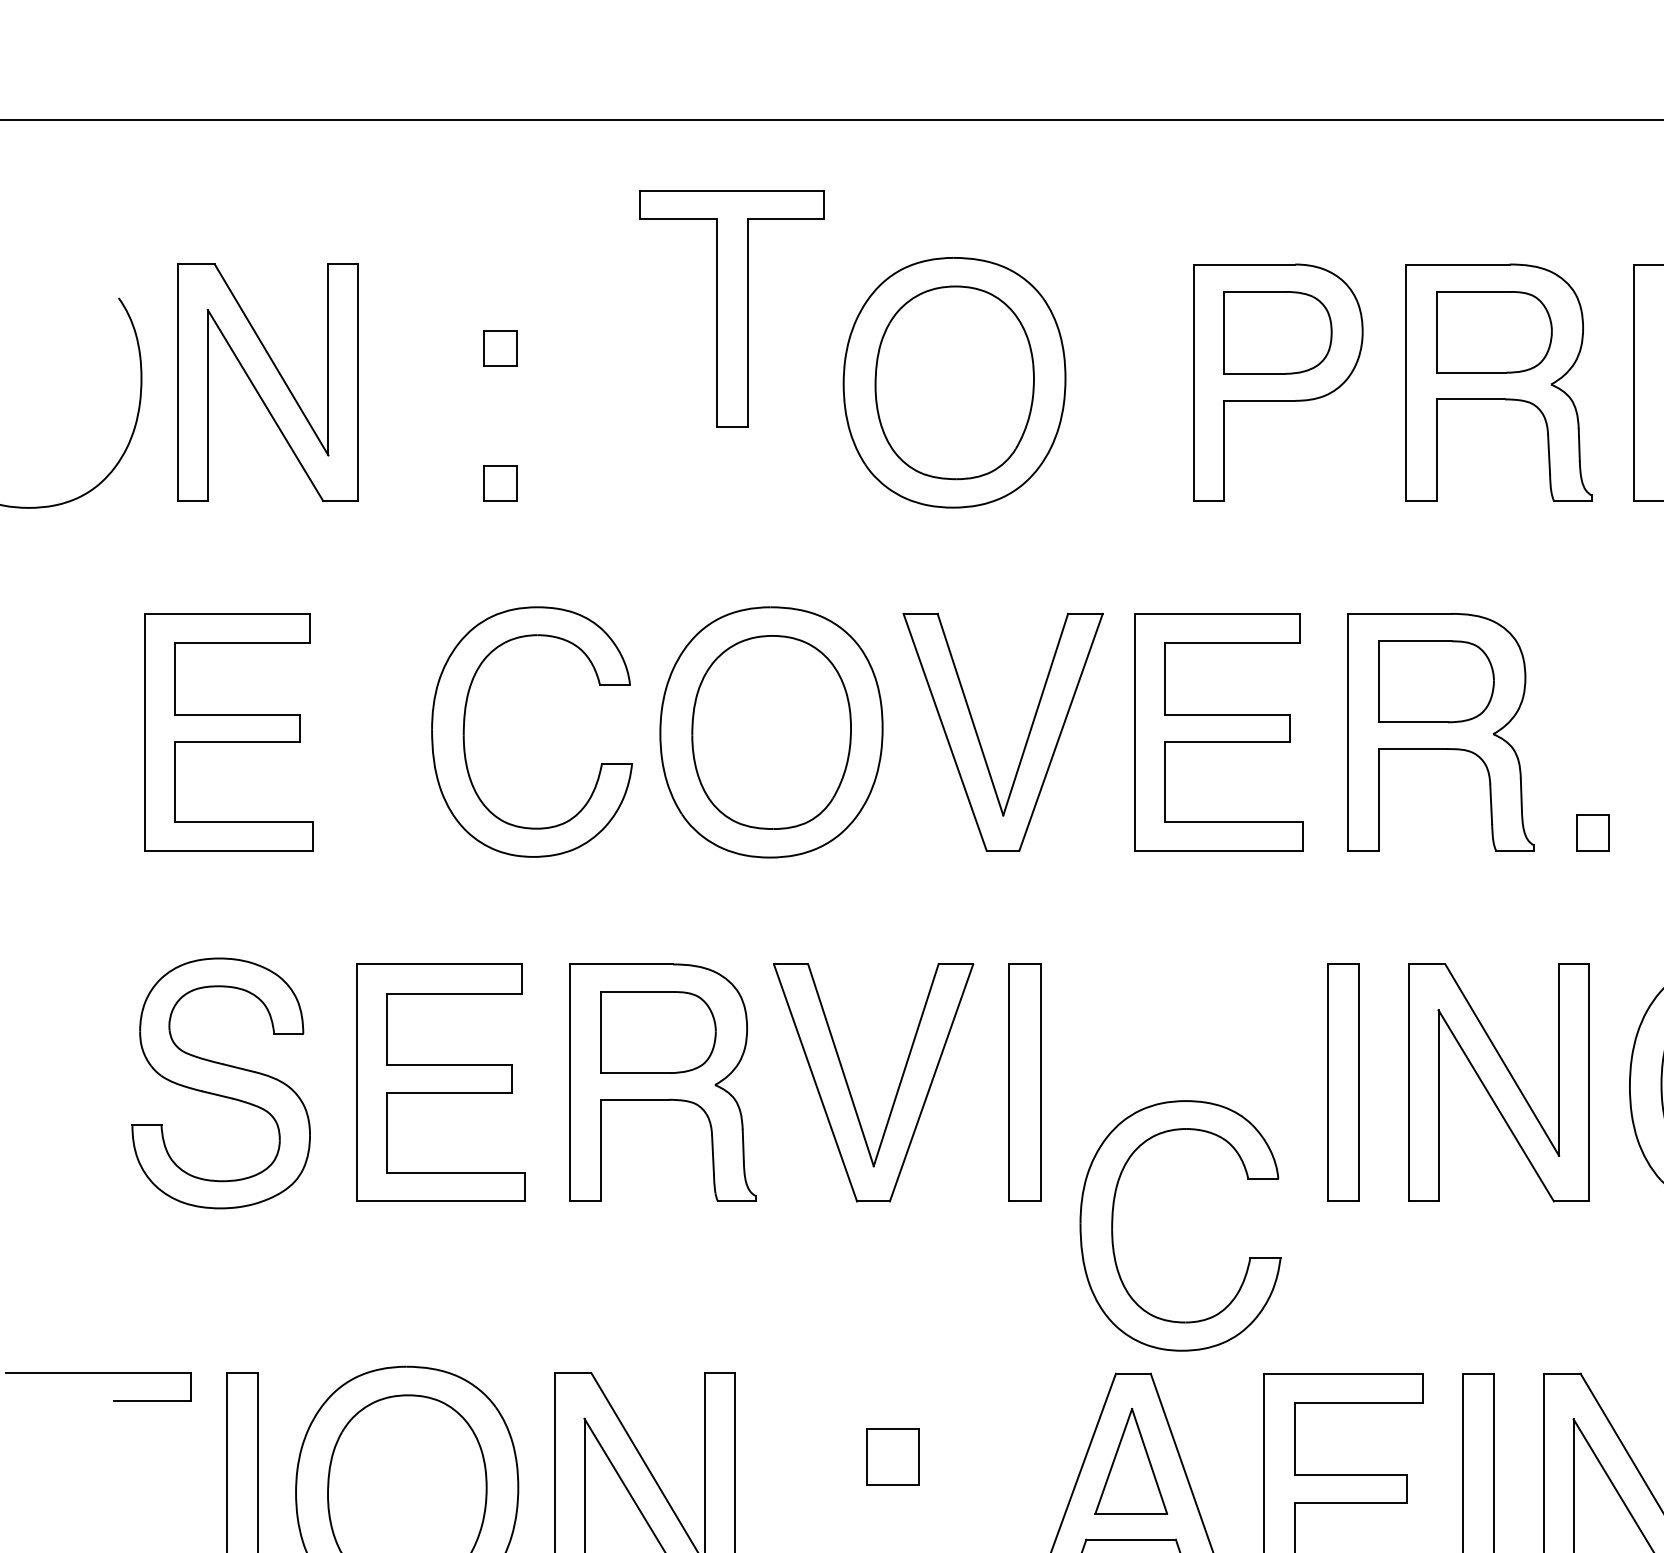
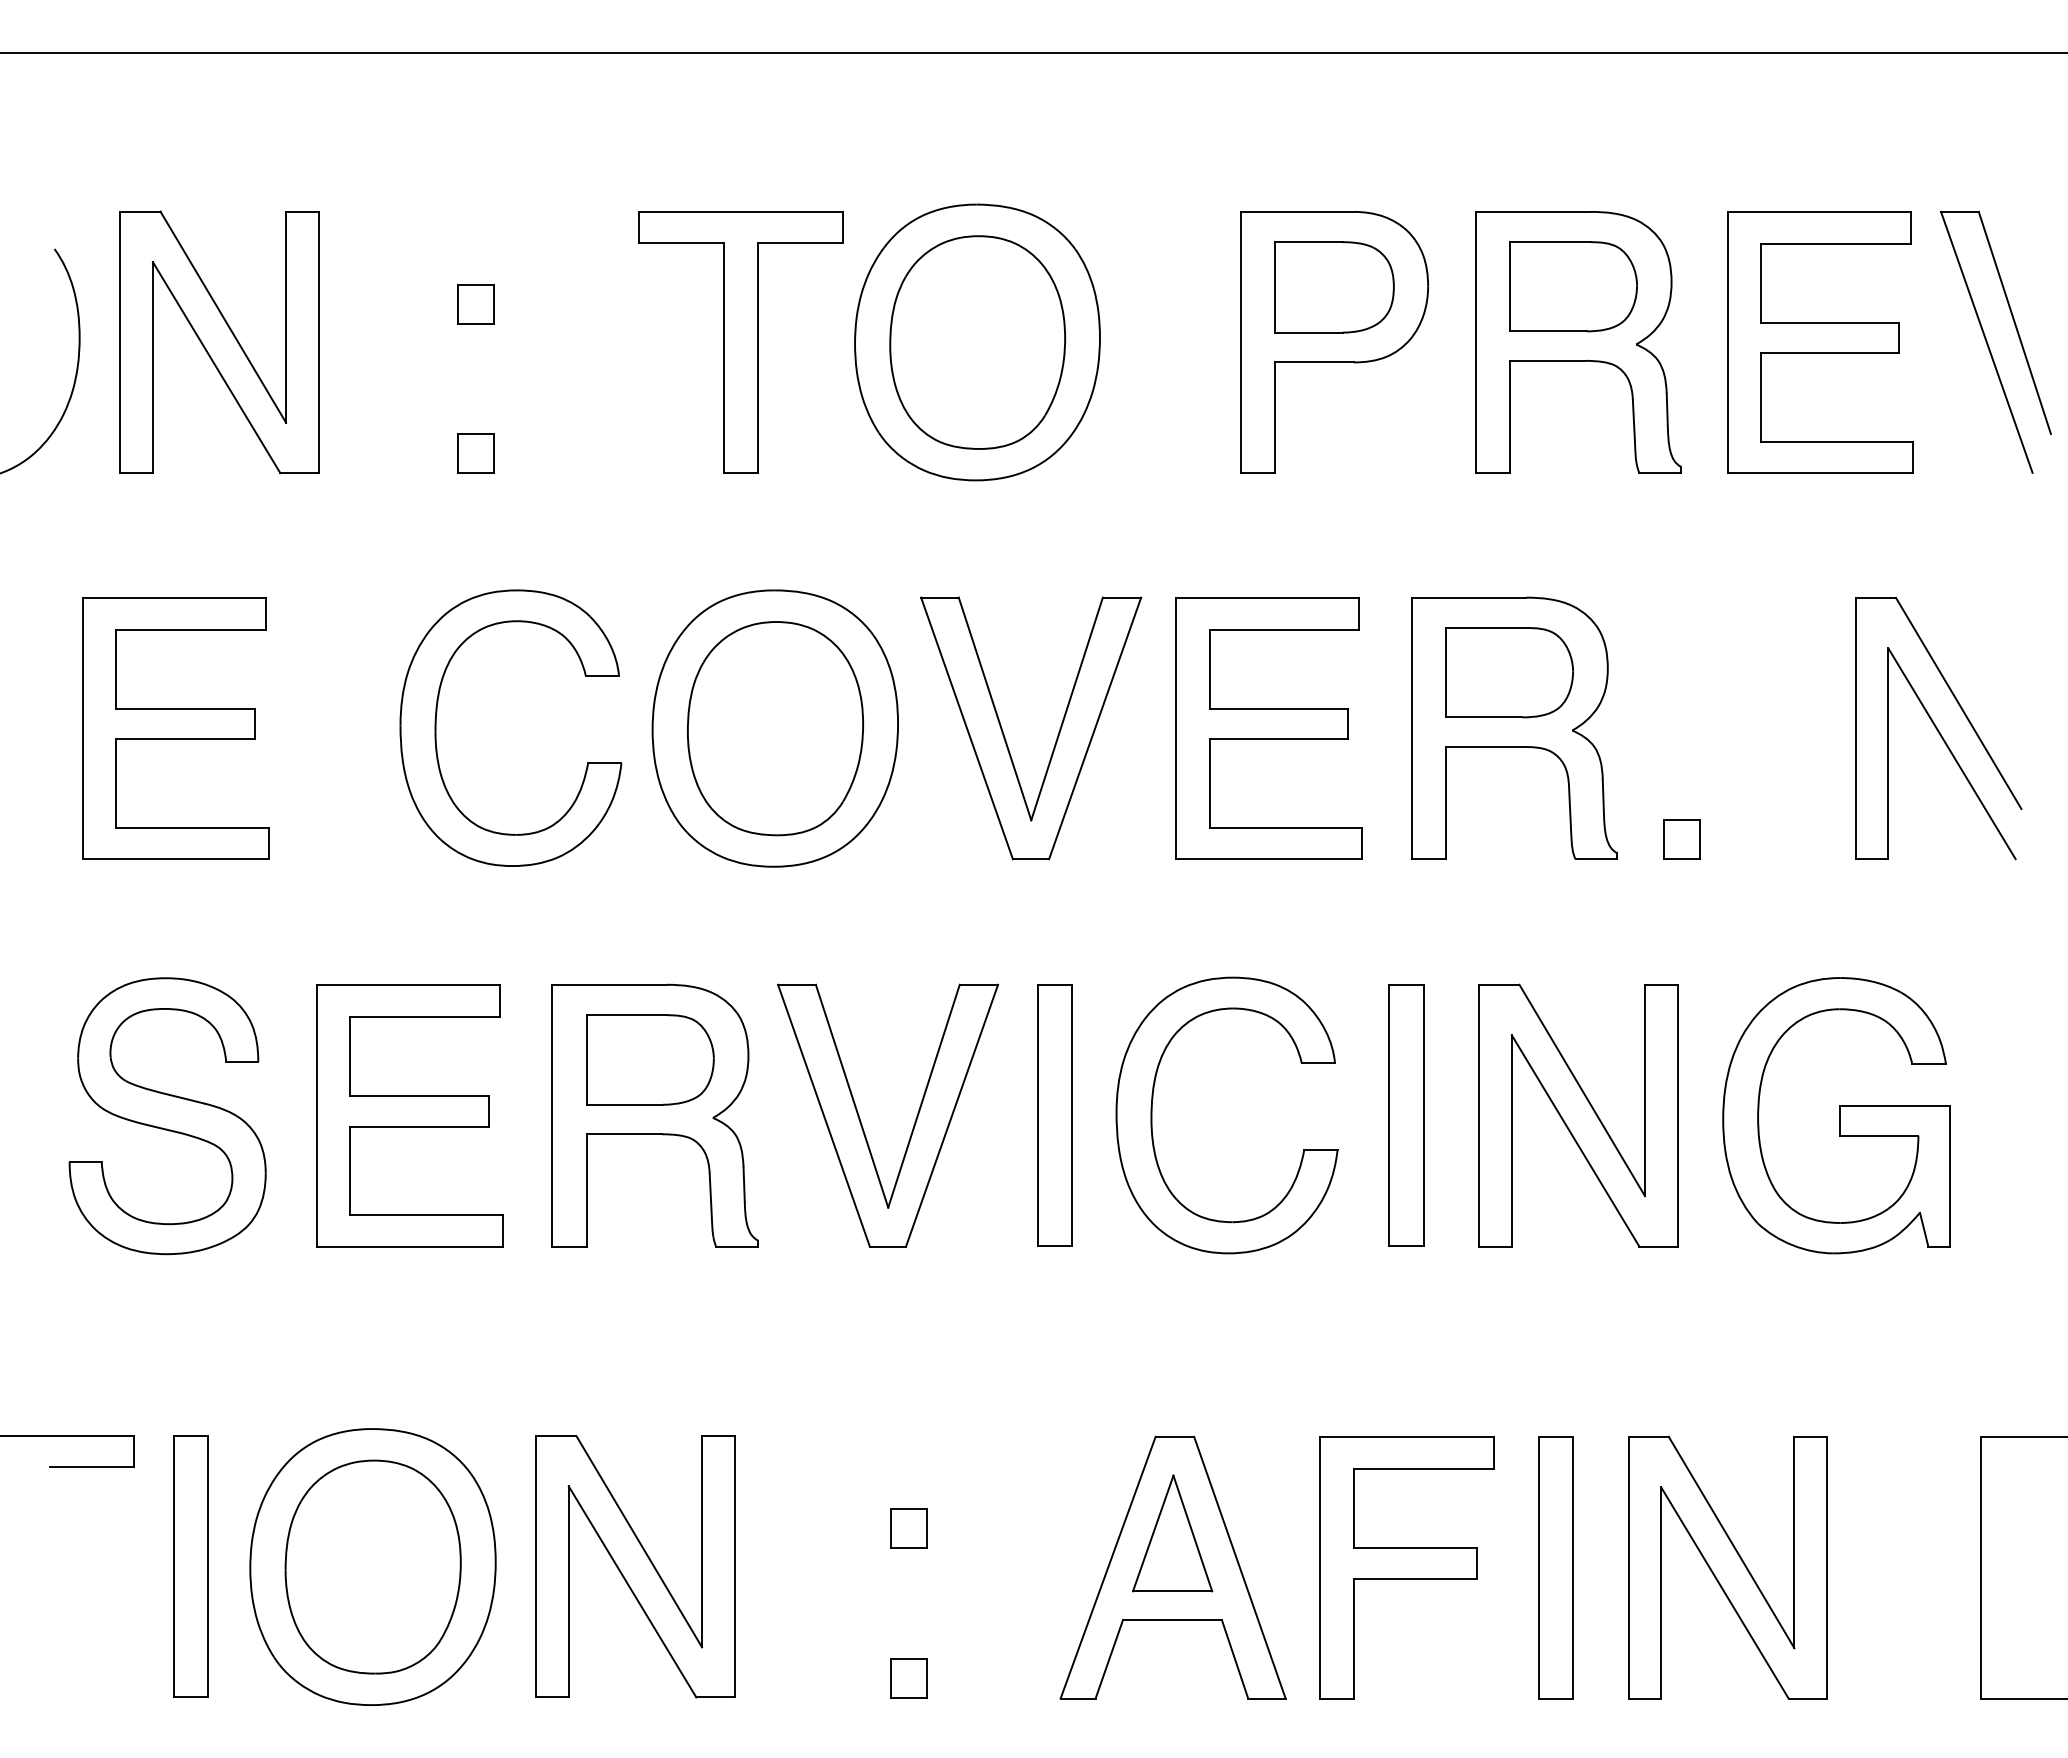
part: (731, 309) -> (740, 342), moved
part: (1113, 1225) -> (1152, 1115), moved
part: (892, 1456) -> (908, 1528), size x0.62

